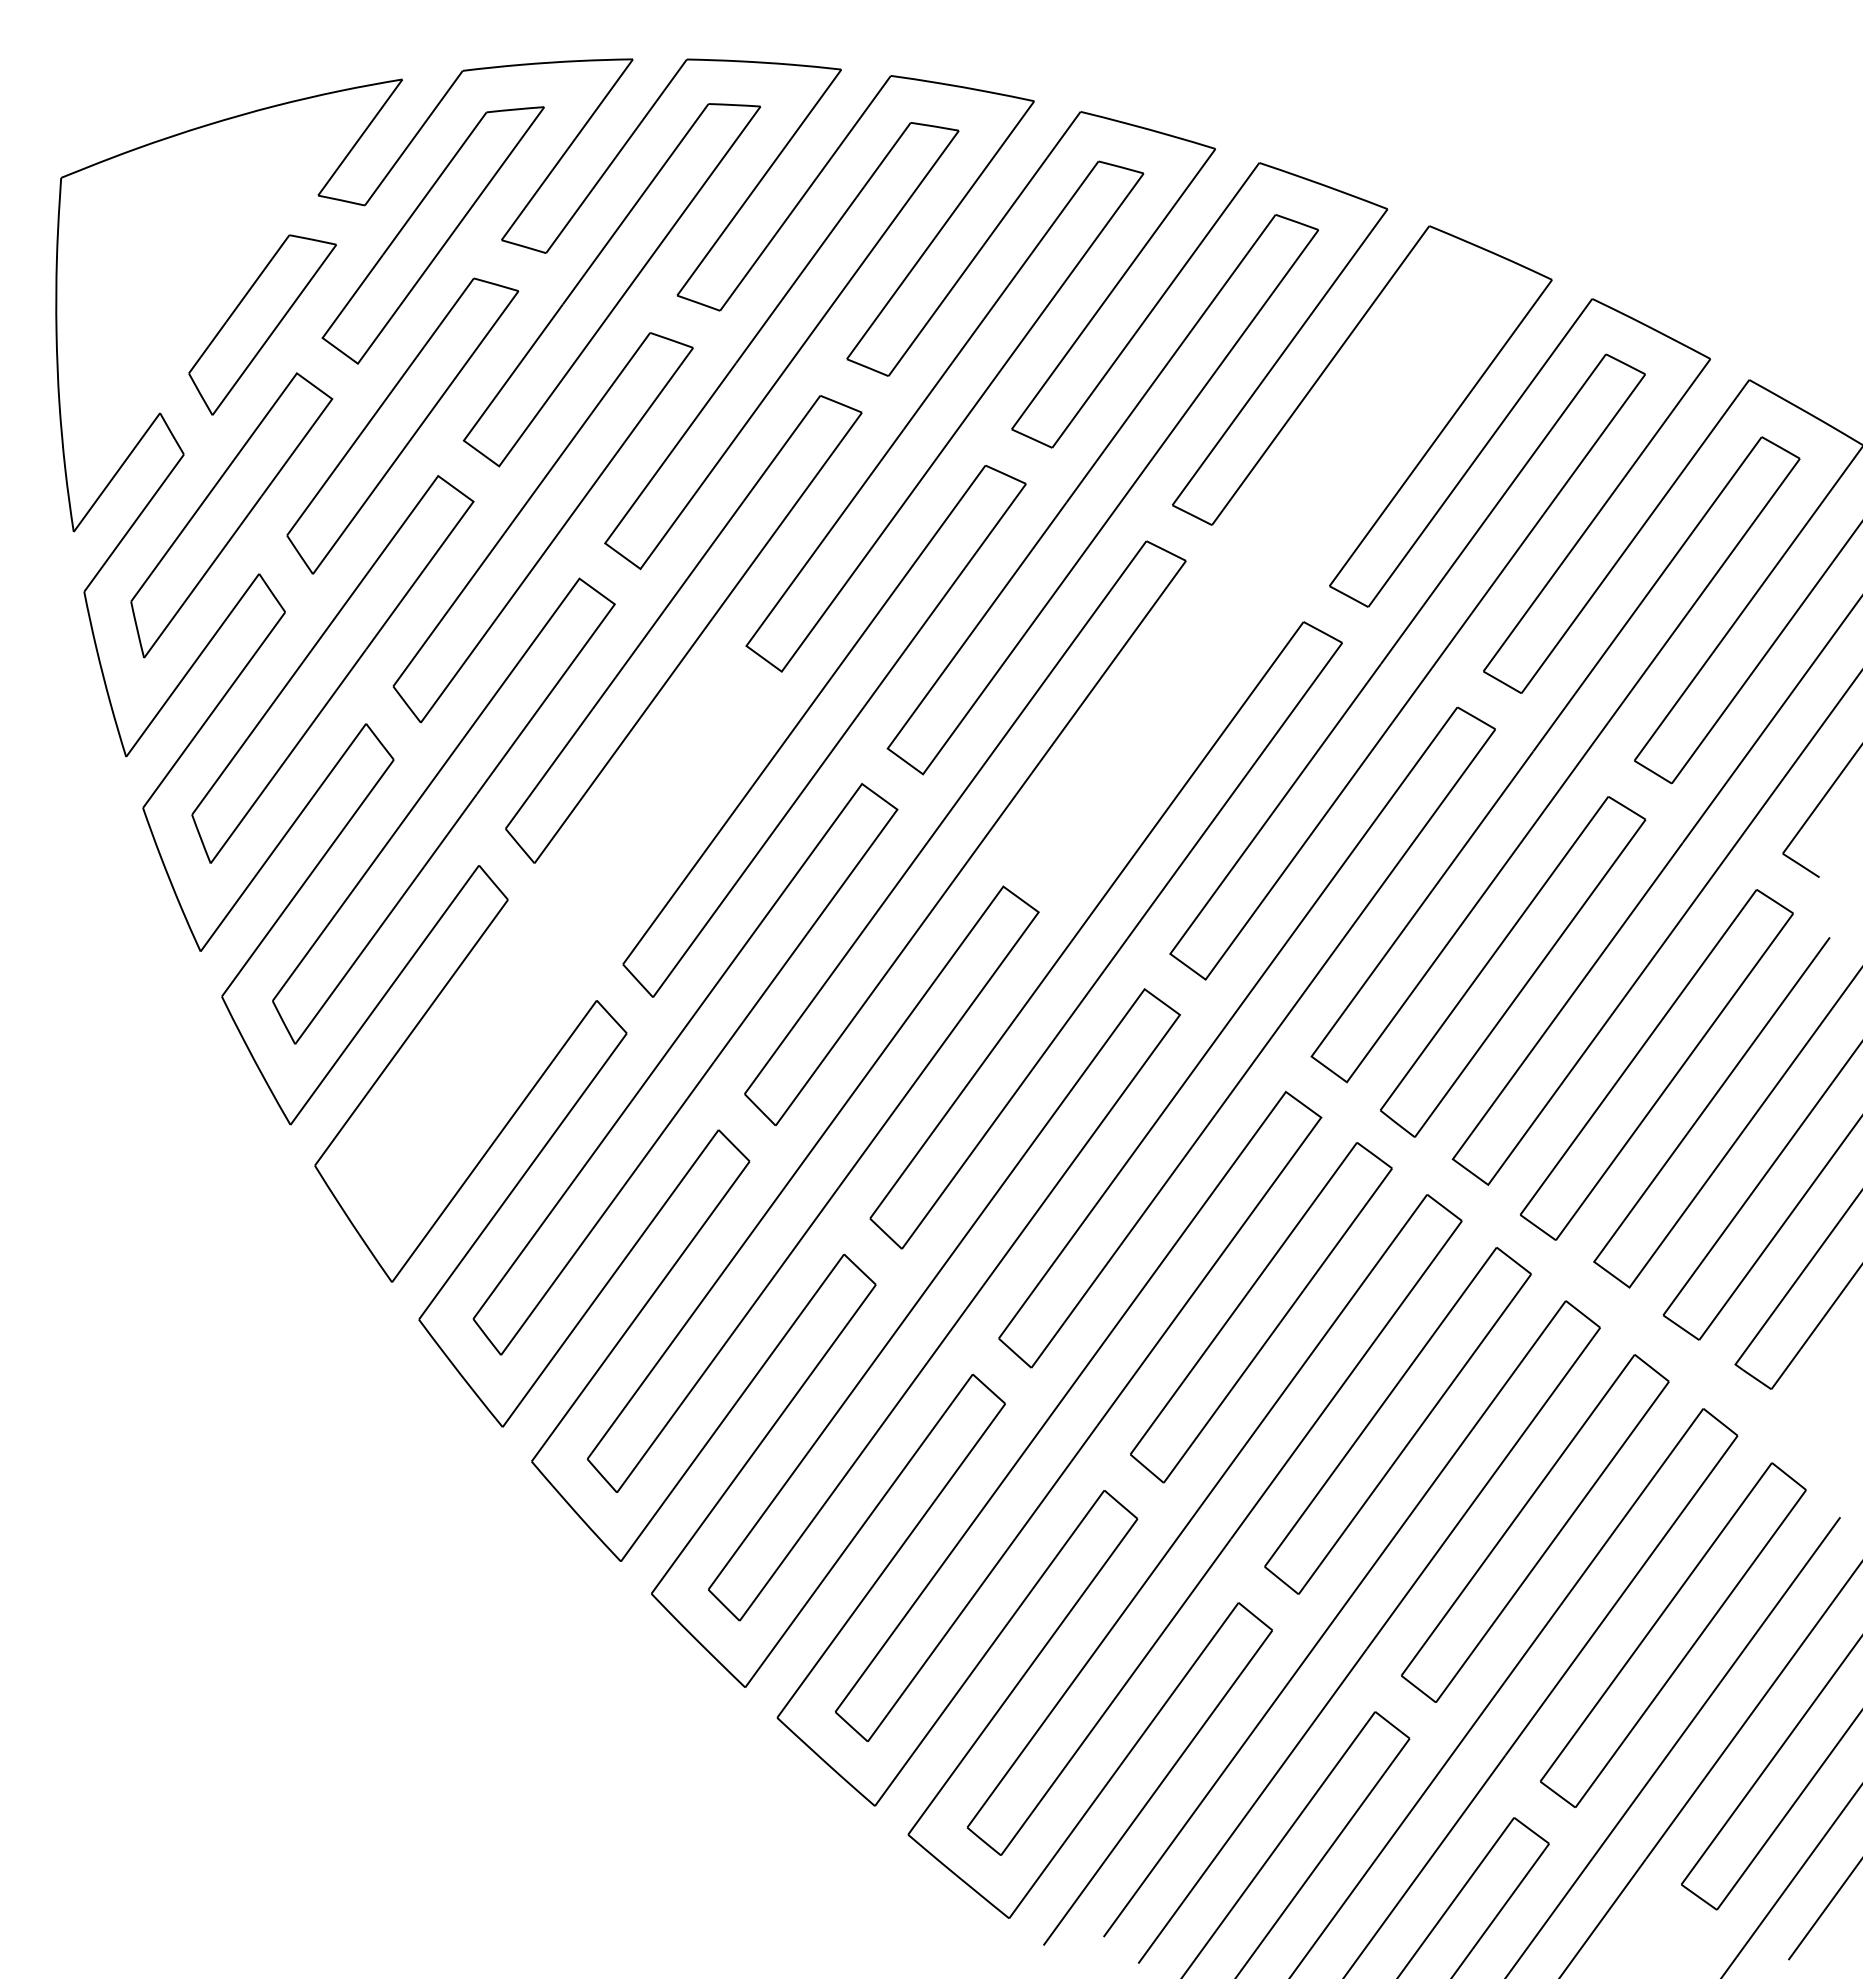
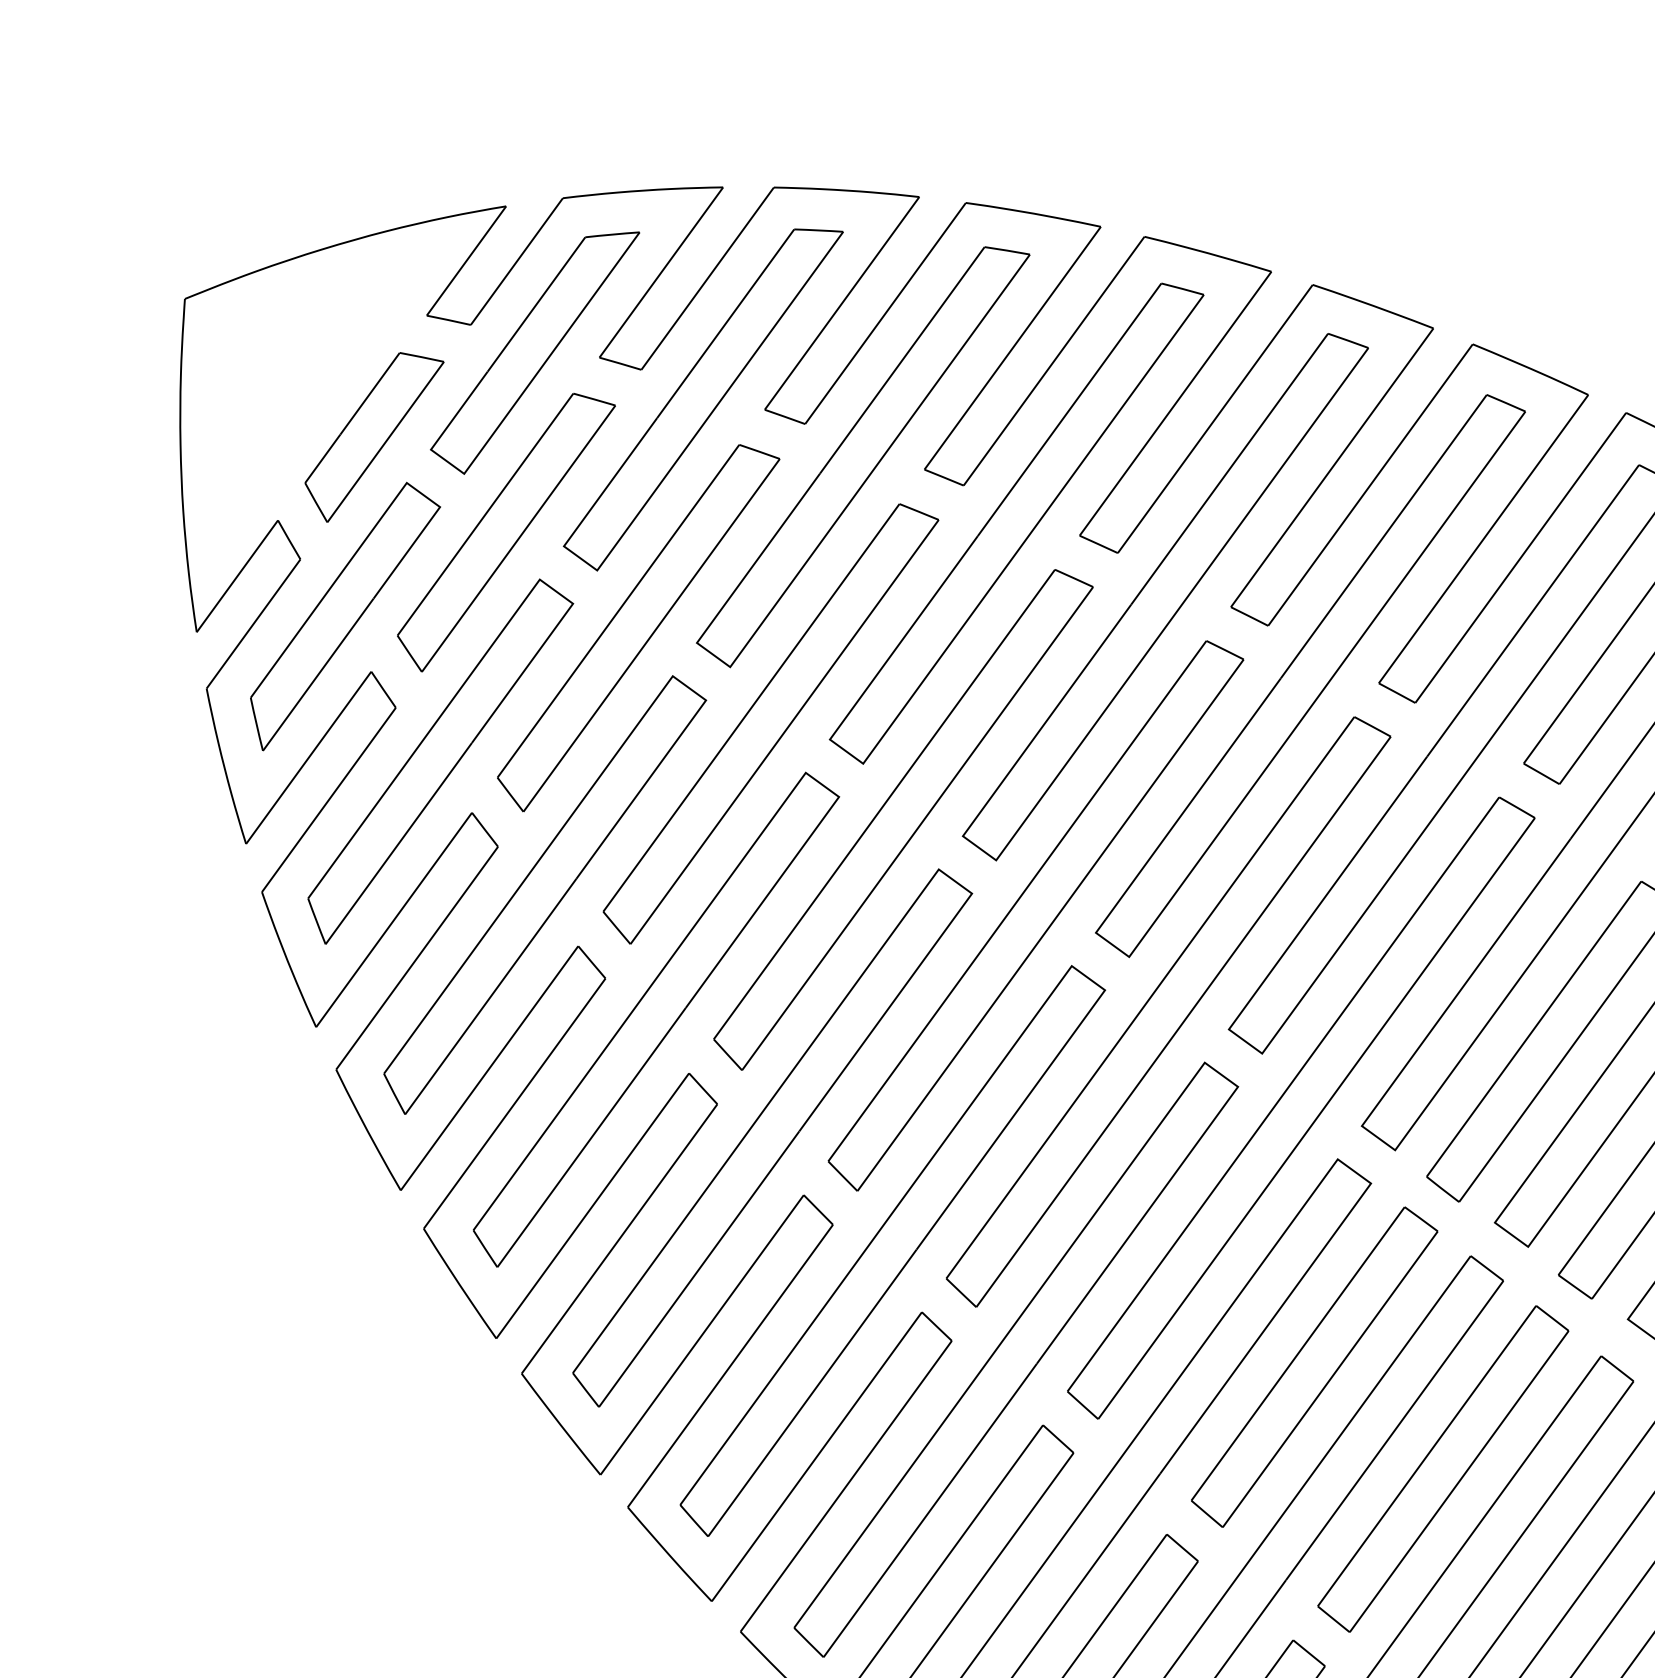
part: (1256, 578) -> (1310, 676), added
part: (562, 943) -> (656, 1019), added

